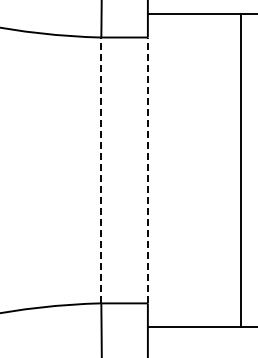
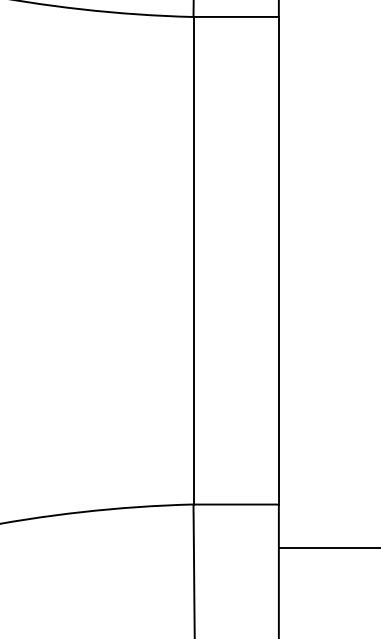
line: (101, 170) -> (193, 260), dashed -> solid
line: (147, 170) -> (278, 260), dashed -> solid

